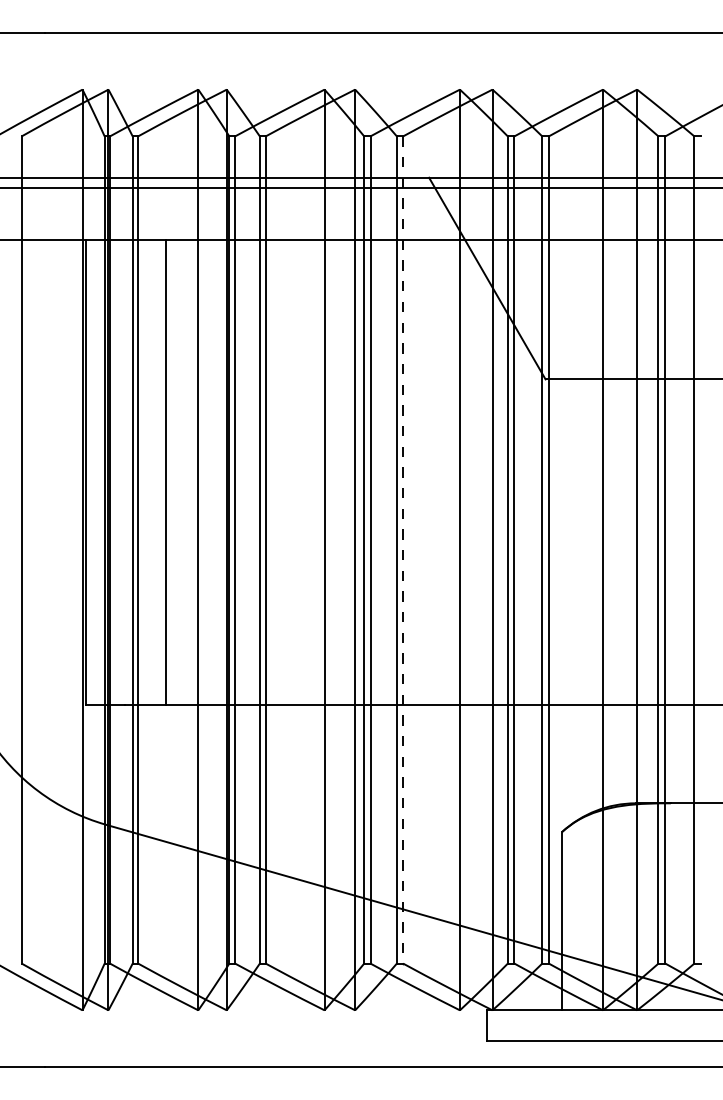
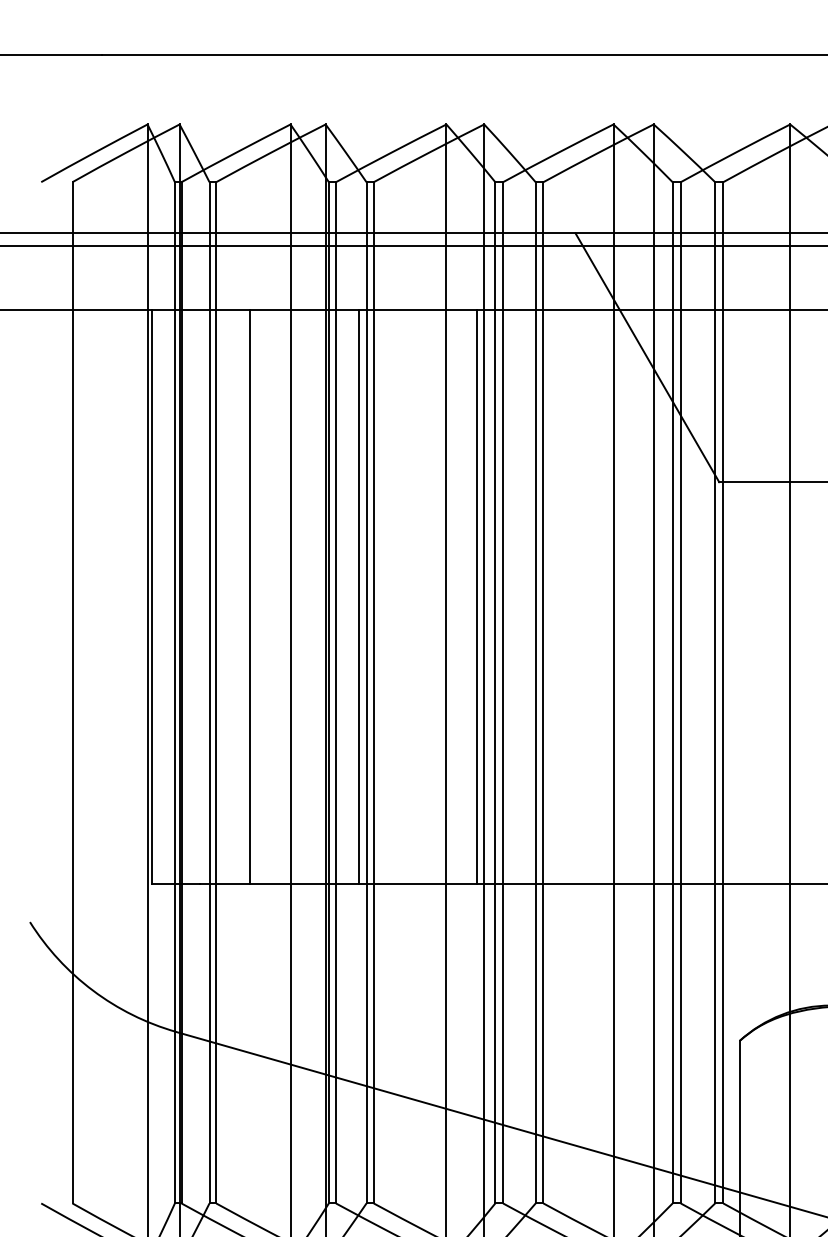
line: (253, 472) -> (358, 597), added
line: (349, 472) -> (477, 597), added
line: (403, 550) -> (543, 693), dashed -> solid

